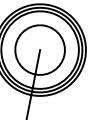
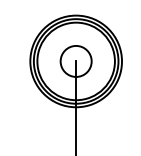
circle: (39, 49) -> (75, 60), size x0.62

